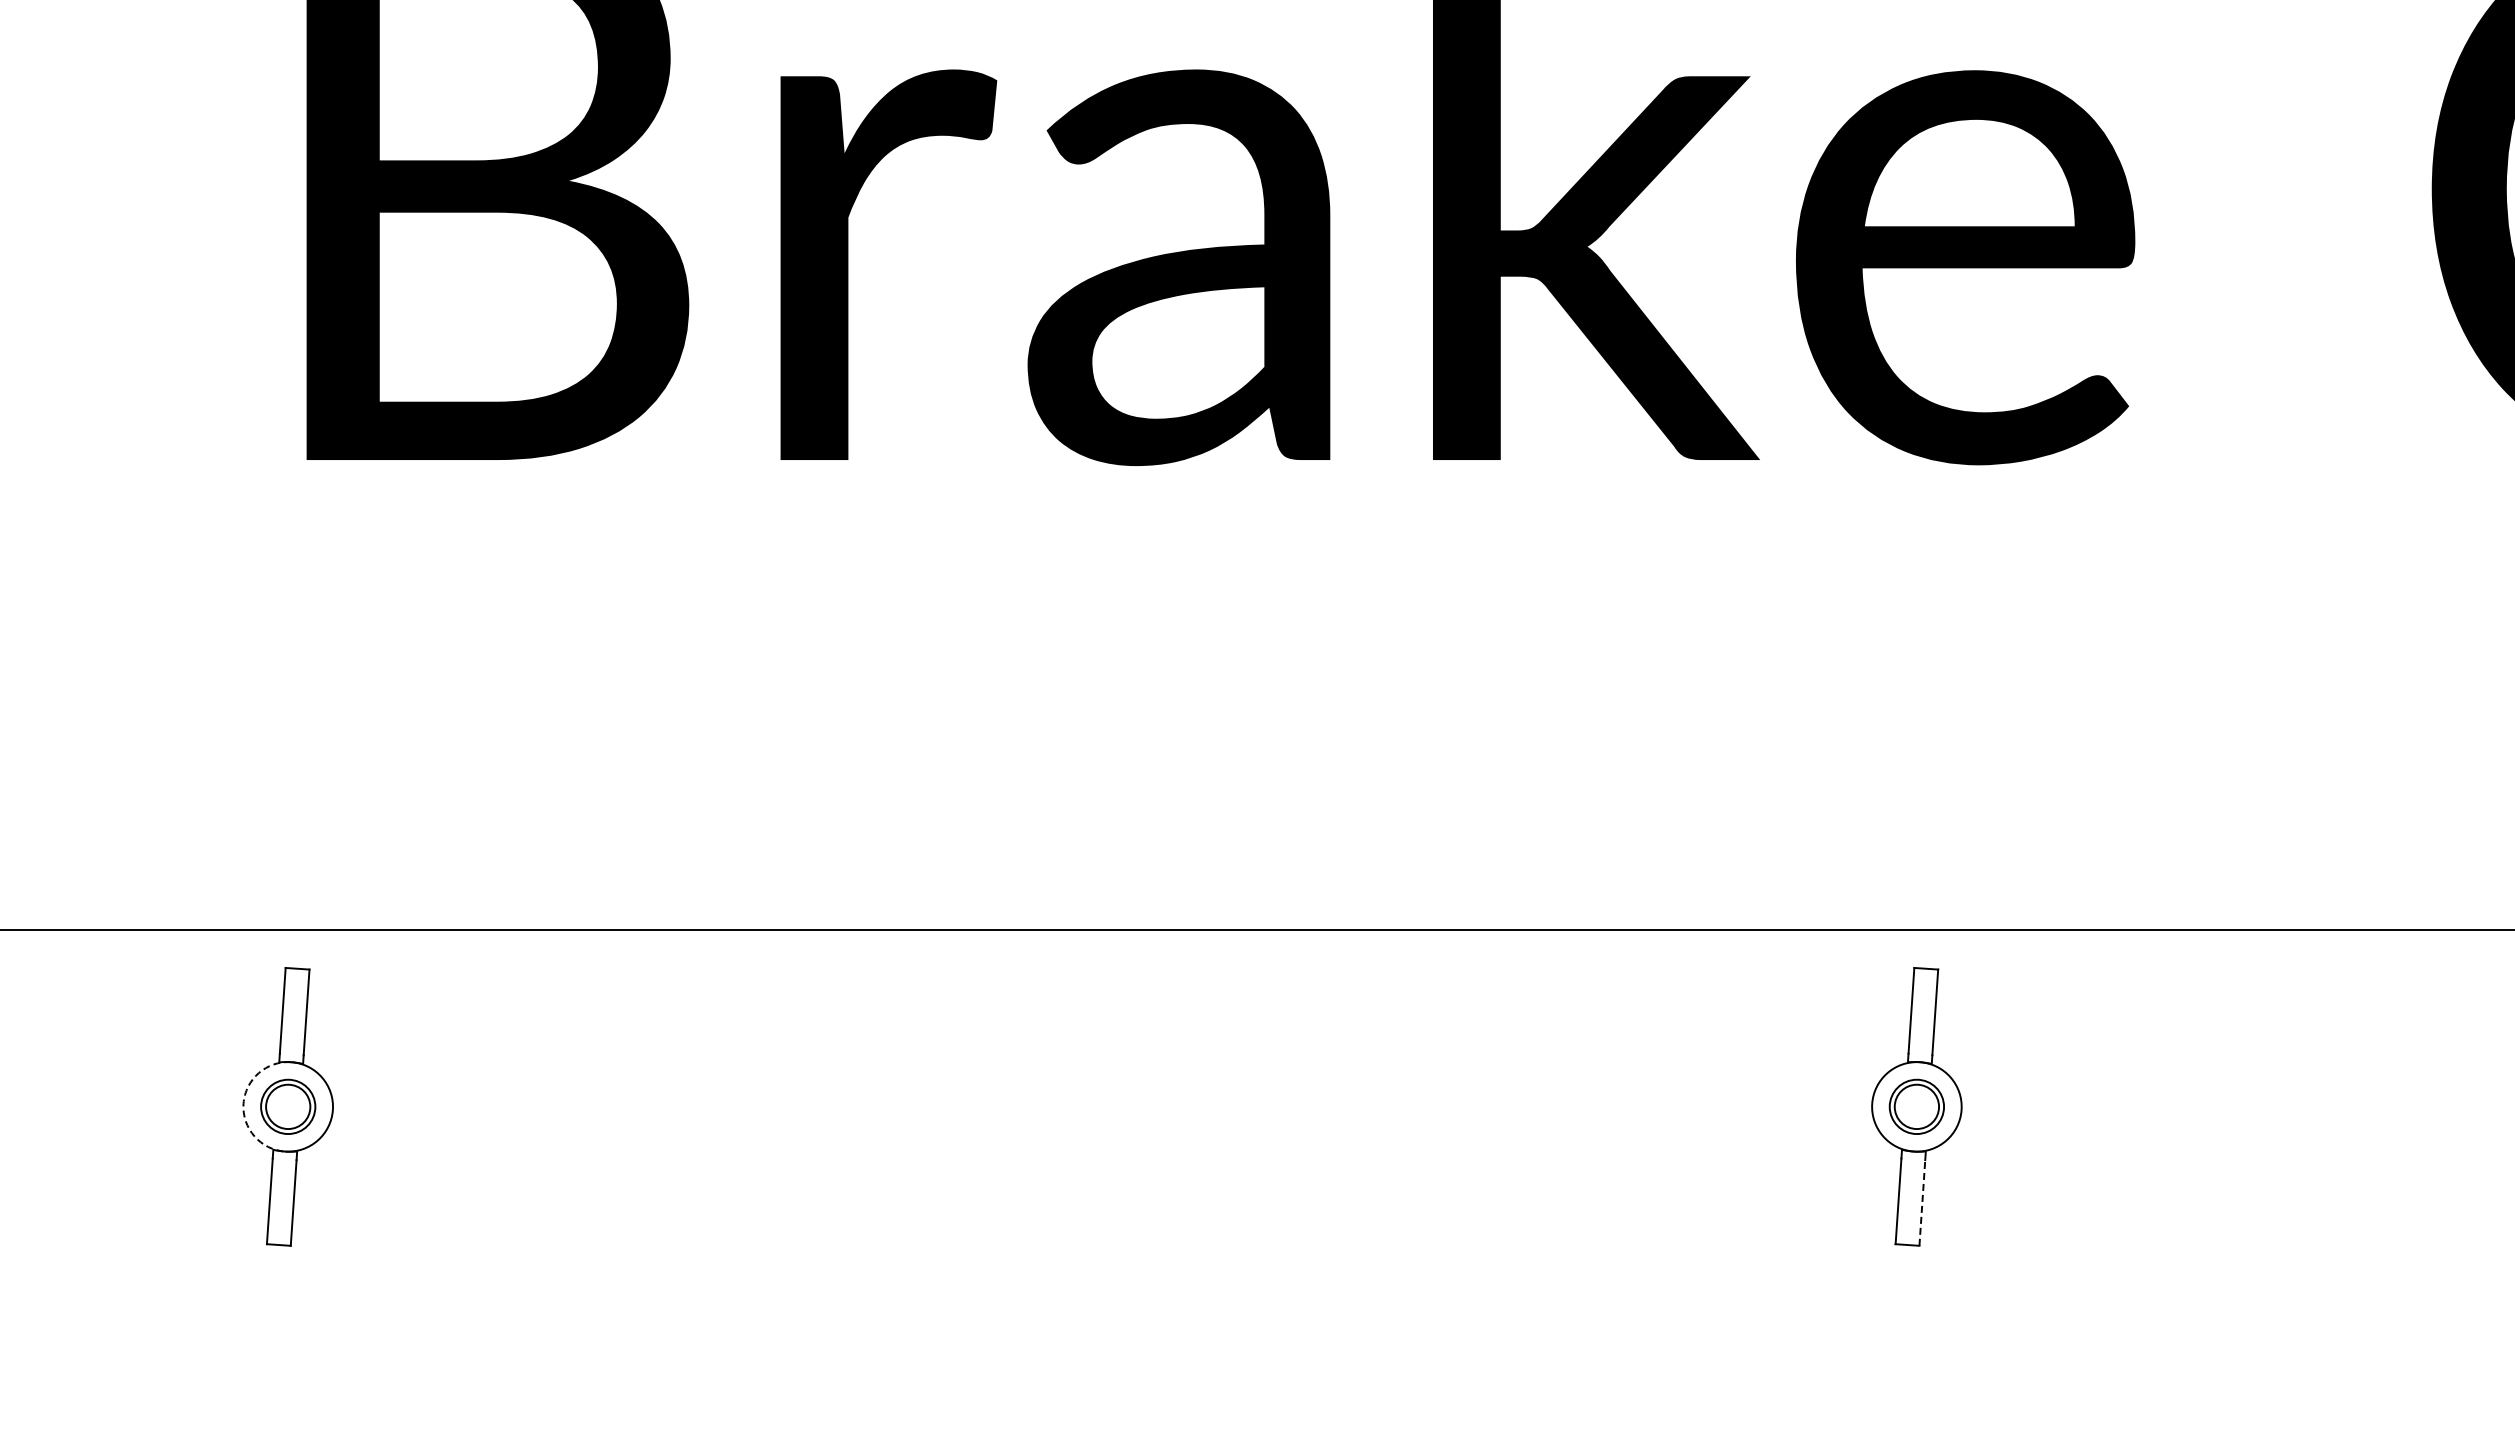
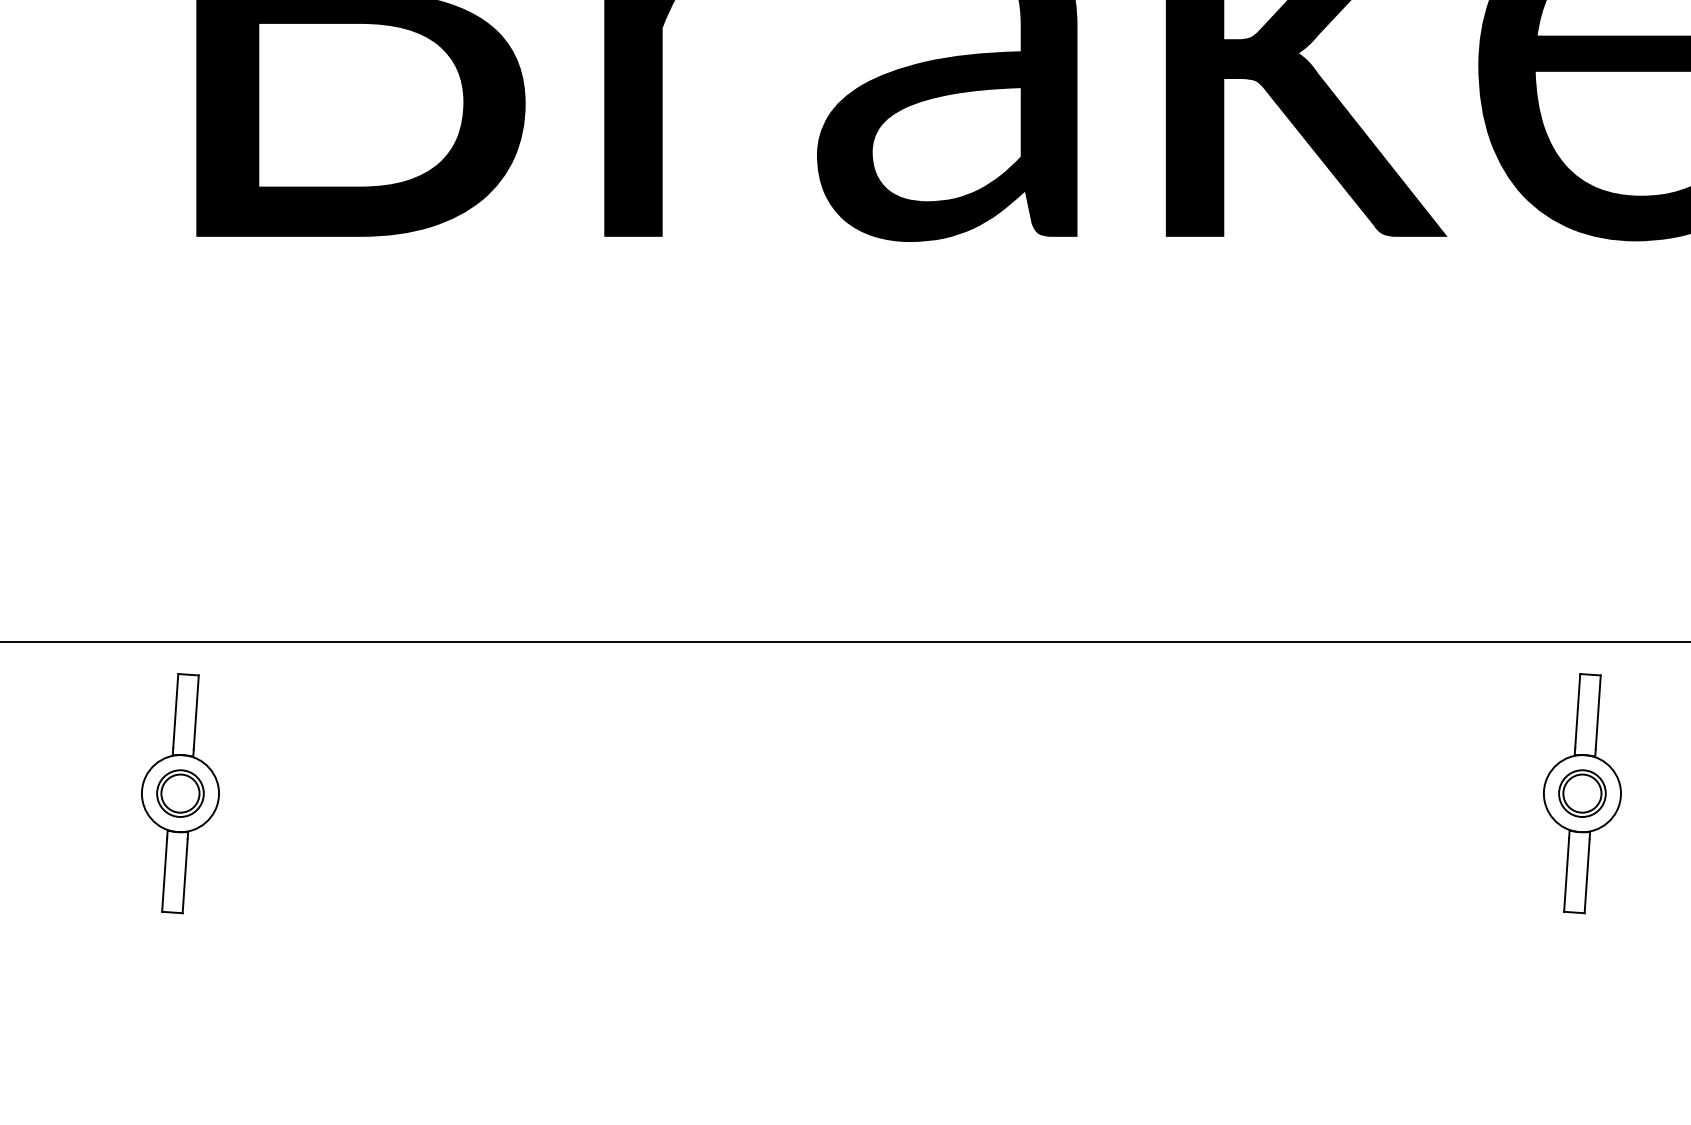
arc: (243, 1103) -> (141, 790), dashed -> solid
line: (1922, 1202) -> (1587, 875), dashed -> solid

